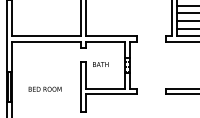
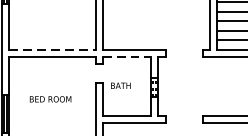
line: (47, 36) -> (53, 50), solid -> dashed
line: (105, 41) -> (126, 56), solid -> dashed
text: (44, 88) -> (49, 98), moved

